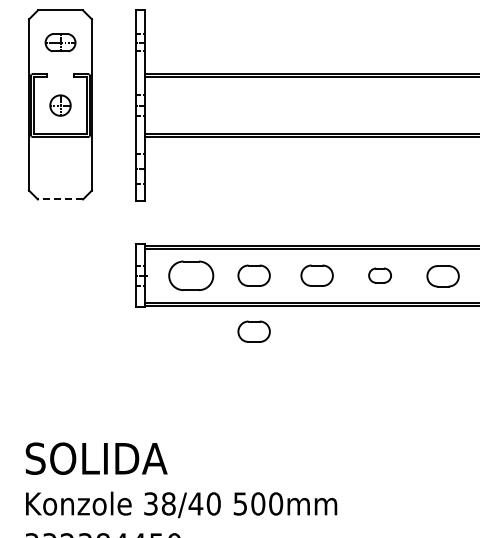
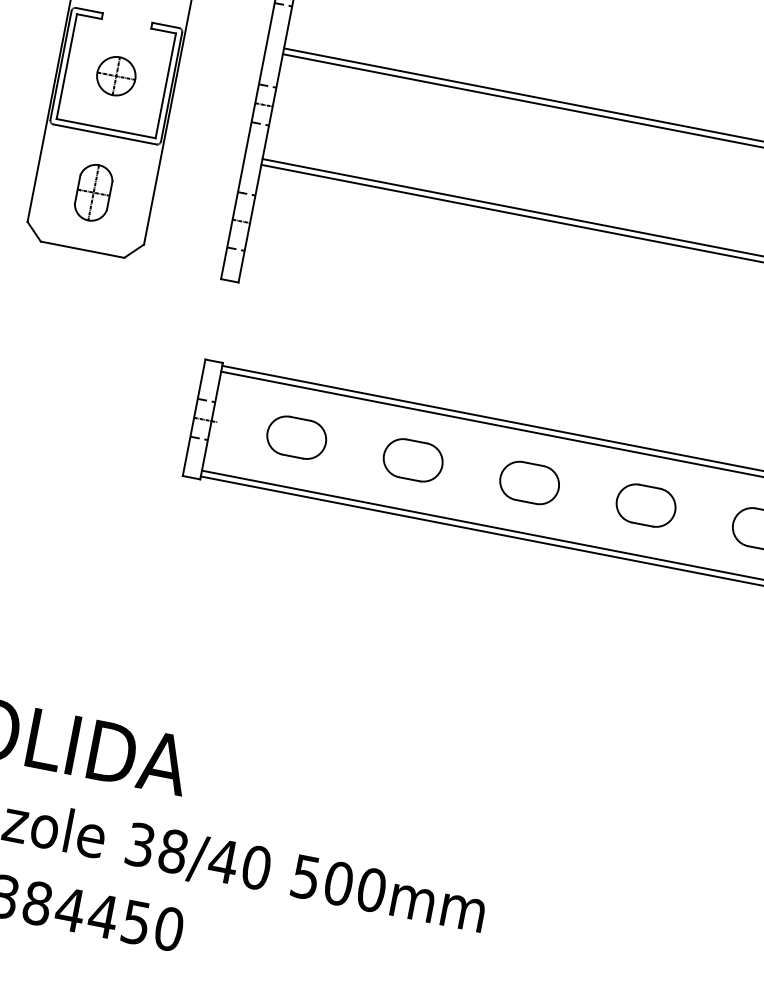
part: (60, 168) -> (93, 192), added
line: (60, 199) -> (82, 249), dashed -> solid
part: (190, 275) -> (295, 437), size x0.71
part: (379, 275) -> (644, 504), size x1.43
part: (253, 331) -> (391, 563), removed

